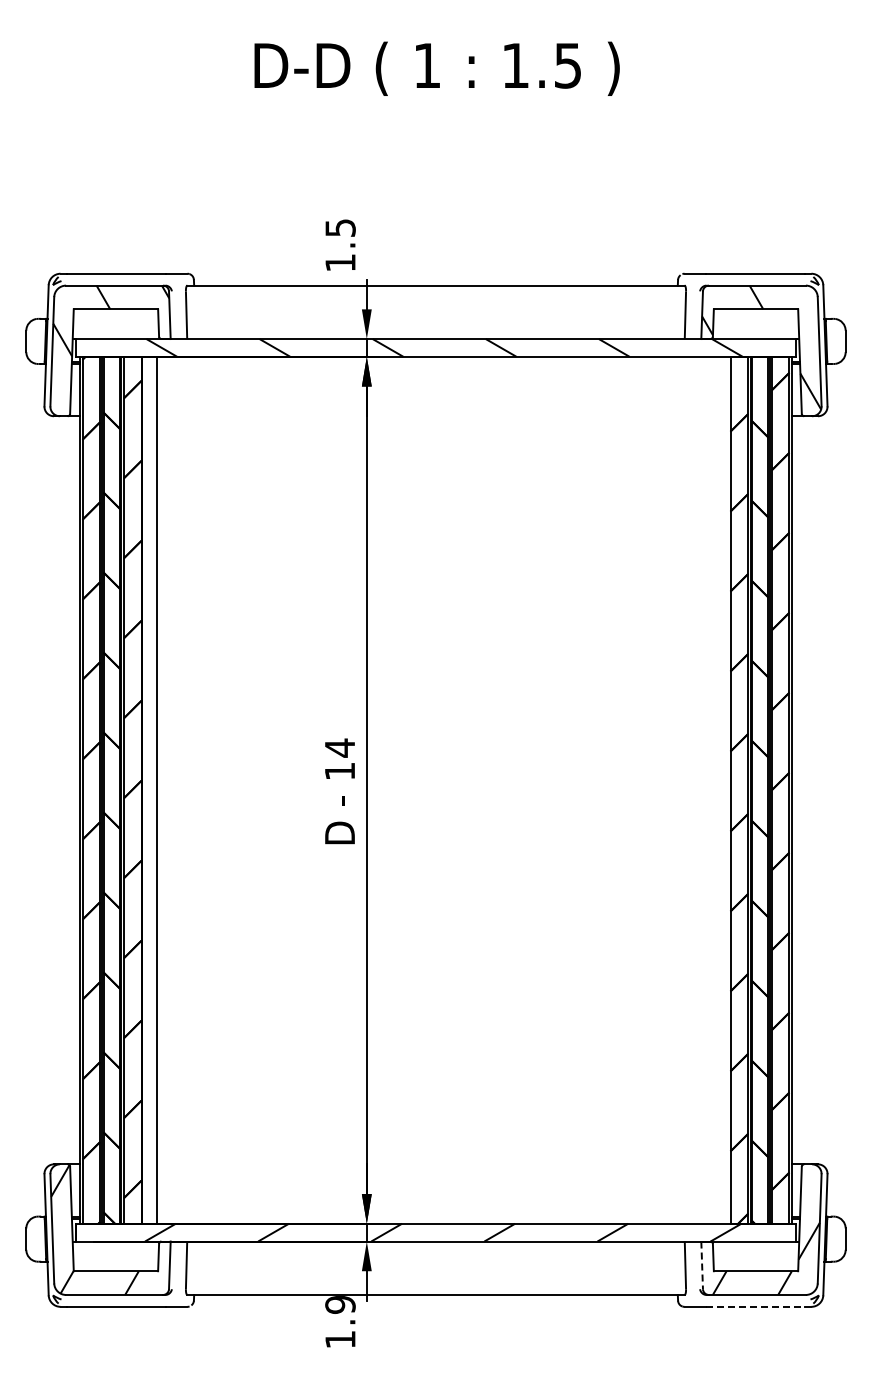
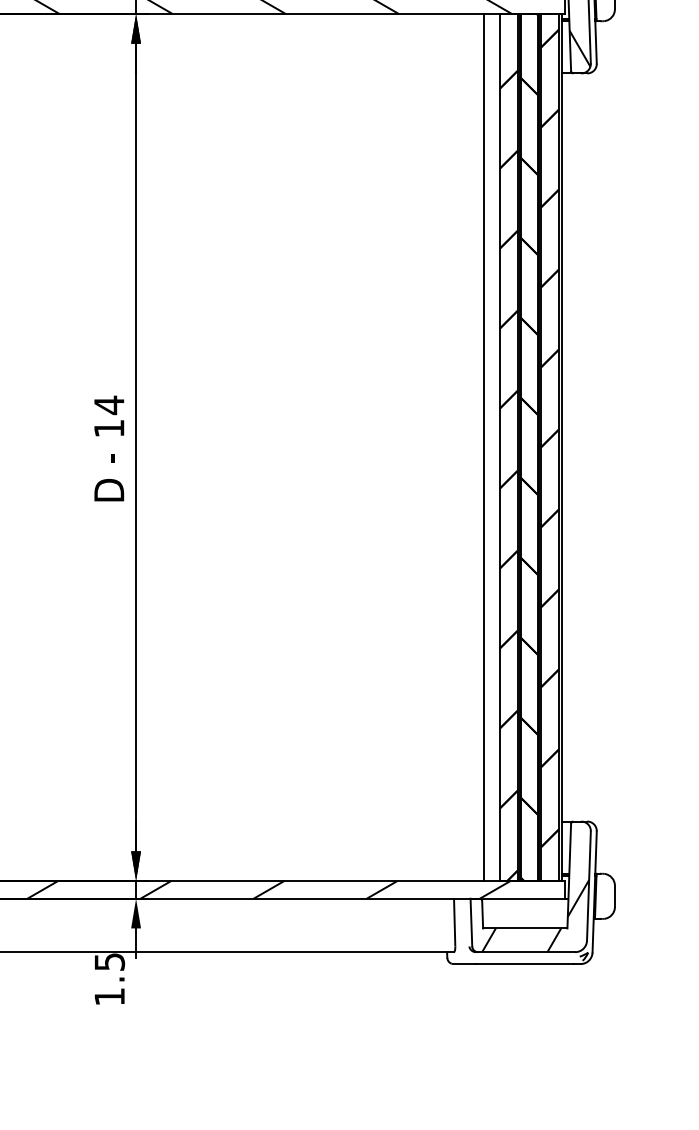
line: (715, 789) -> (484, 446), added
line: (702, 1265) -> (471, 922), dashed -> solid
text: (340, 1304) -> (109, 961), 1.9 -> 1.5
line: (756, 1306) -> (525, 963), dashed -> solid

